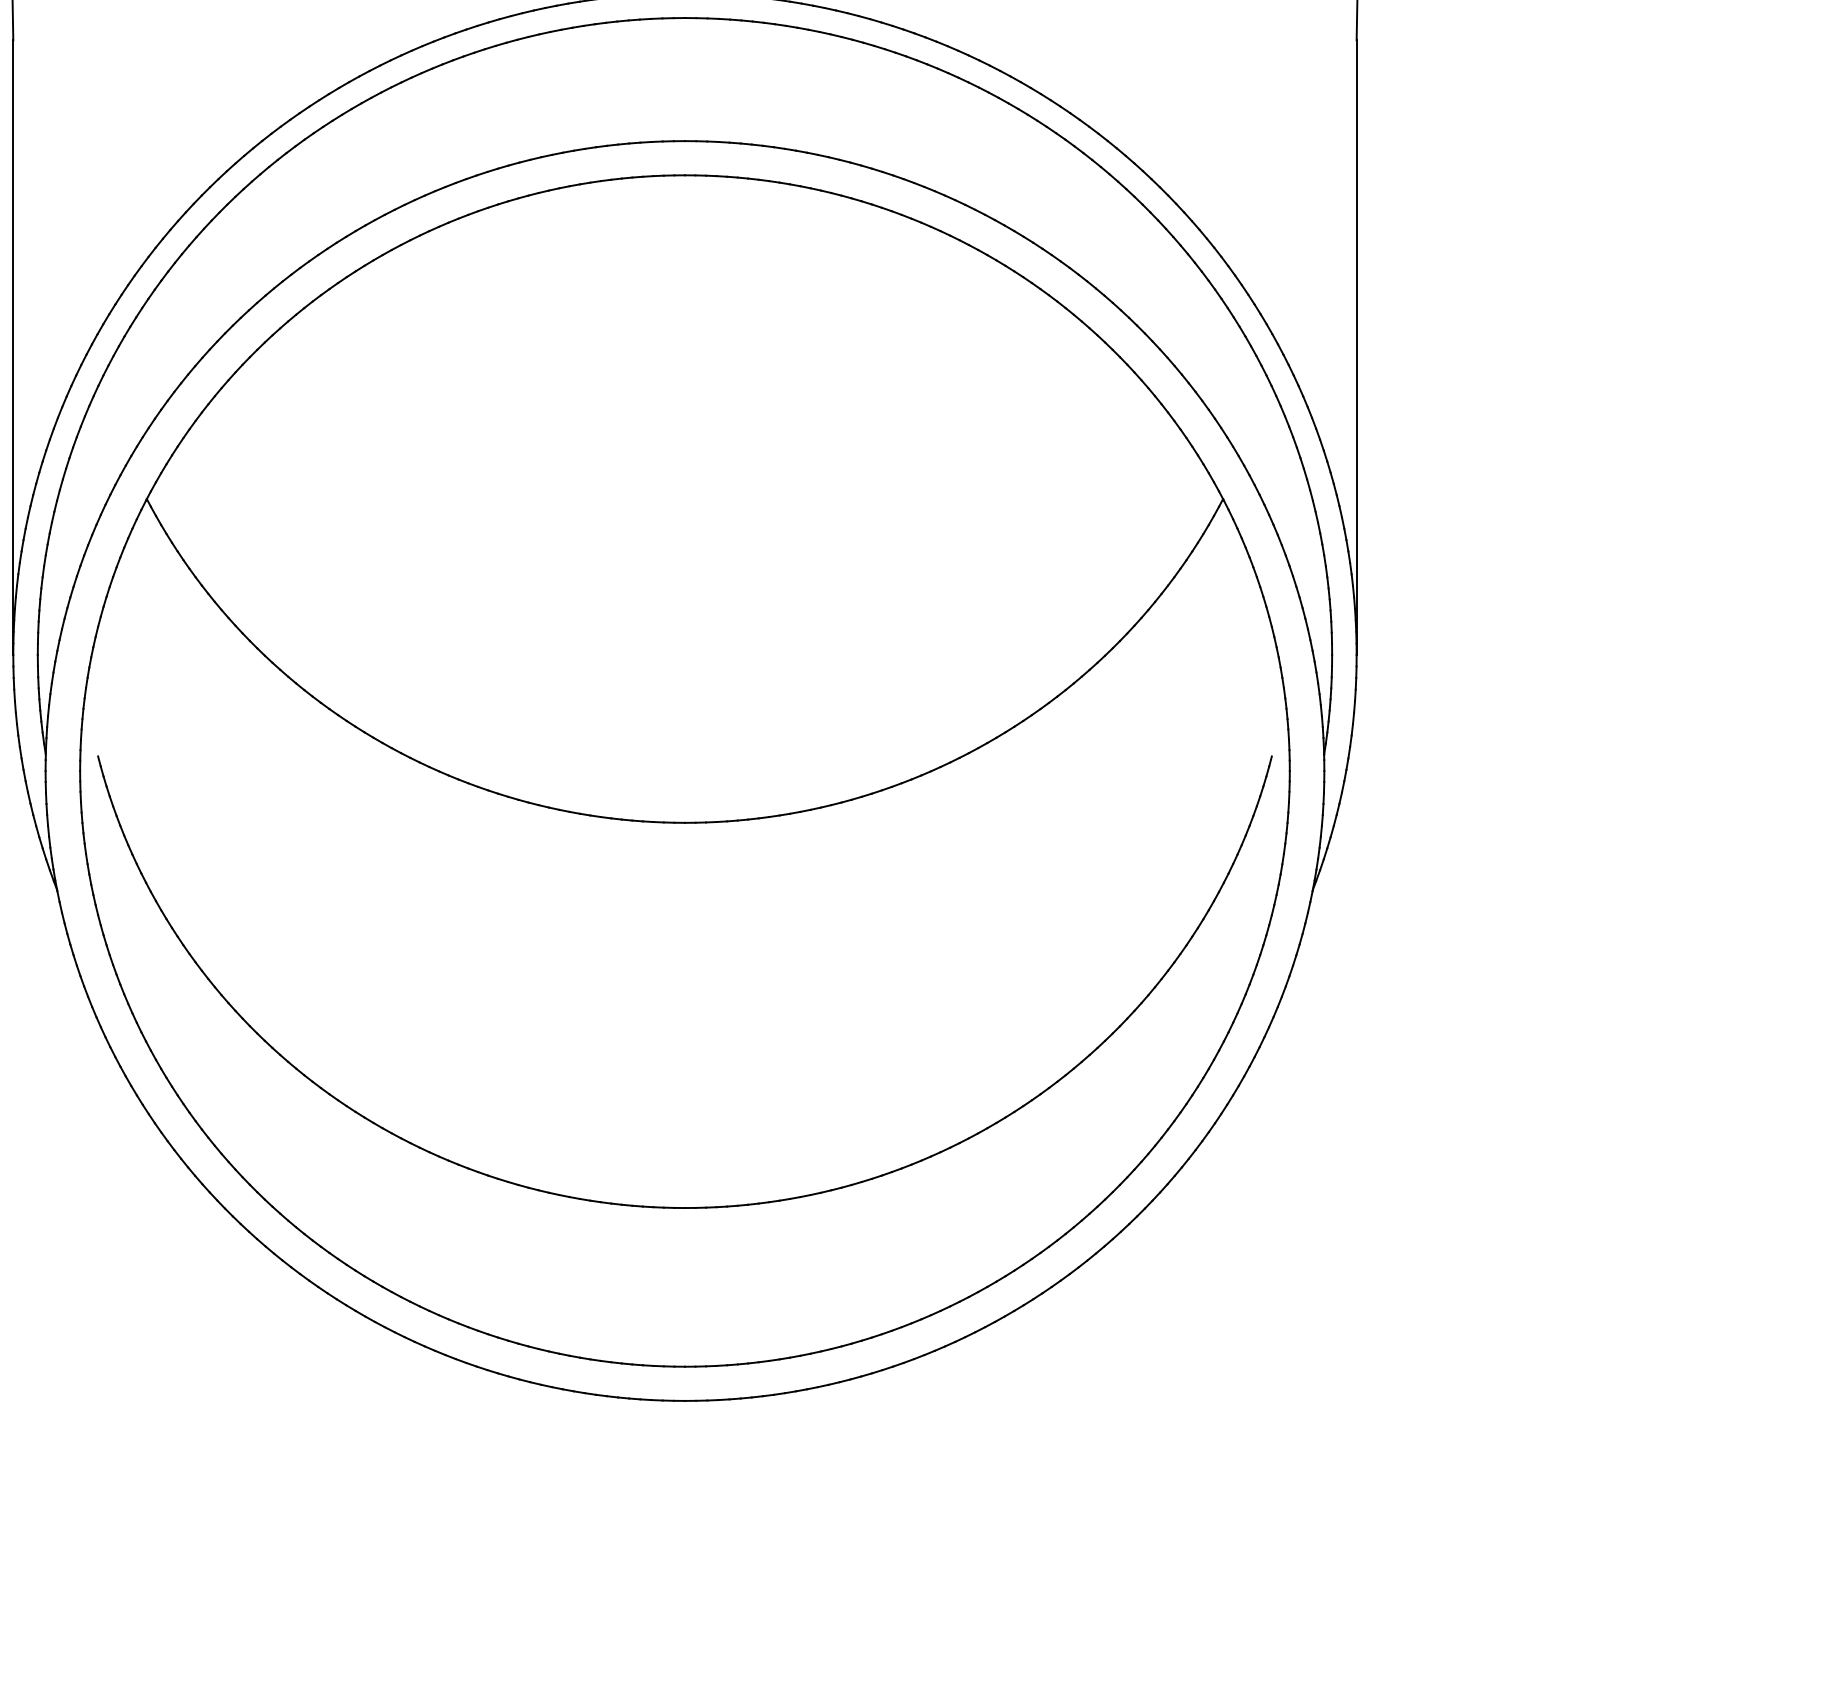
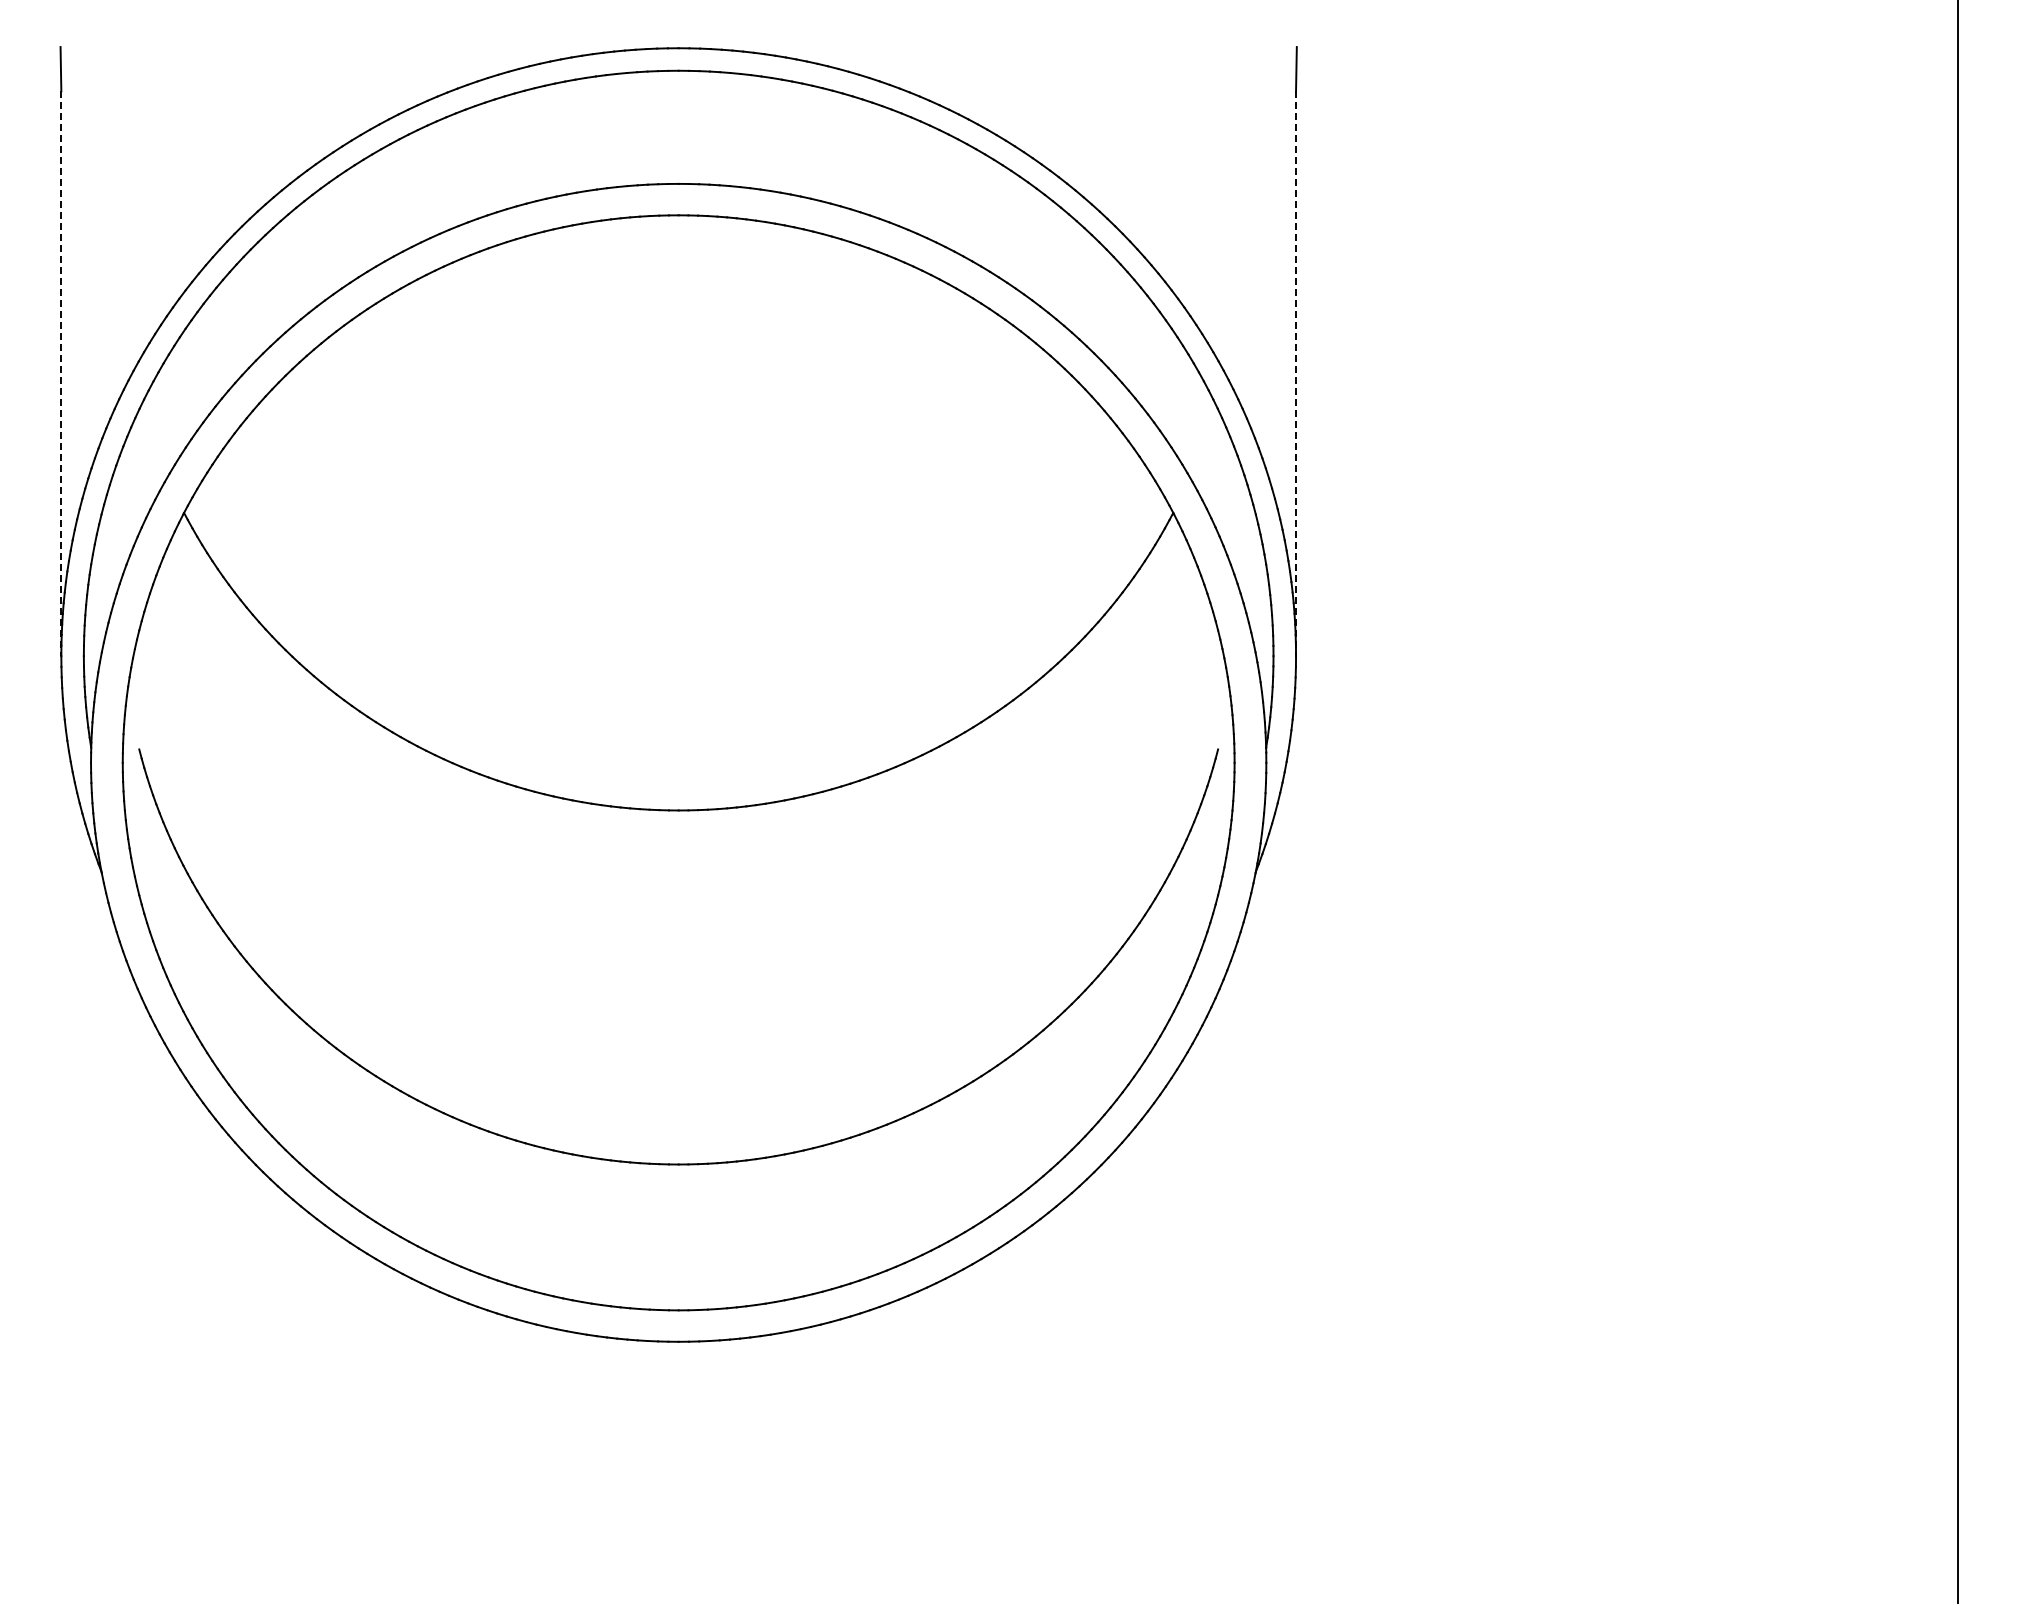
line: (13, 348) -> (61, 374), solid -> dashed
line: (1357, 348) -> (1296, 374), solid -> dashed

